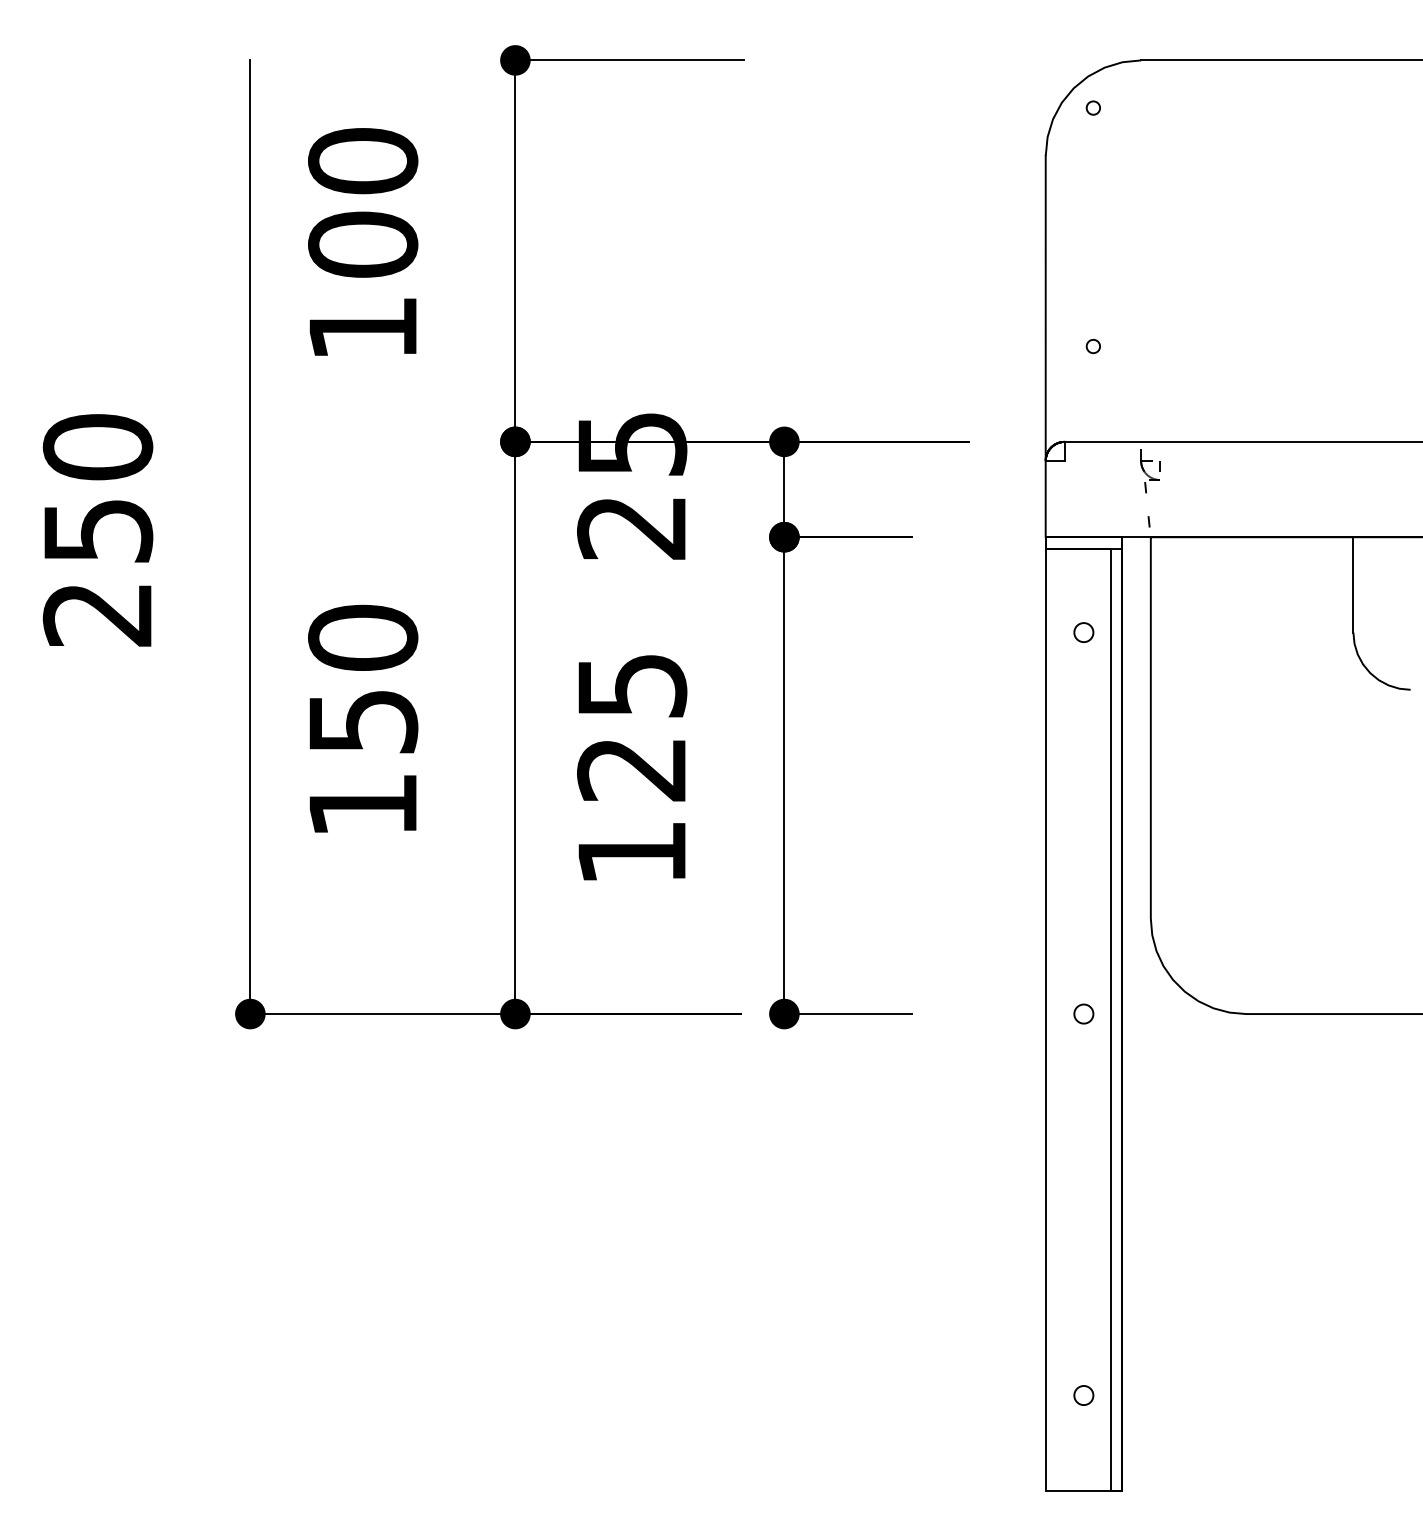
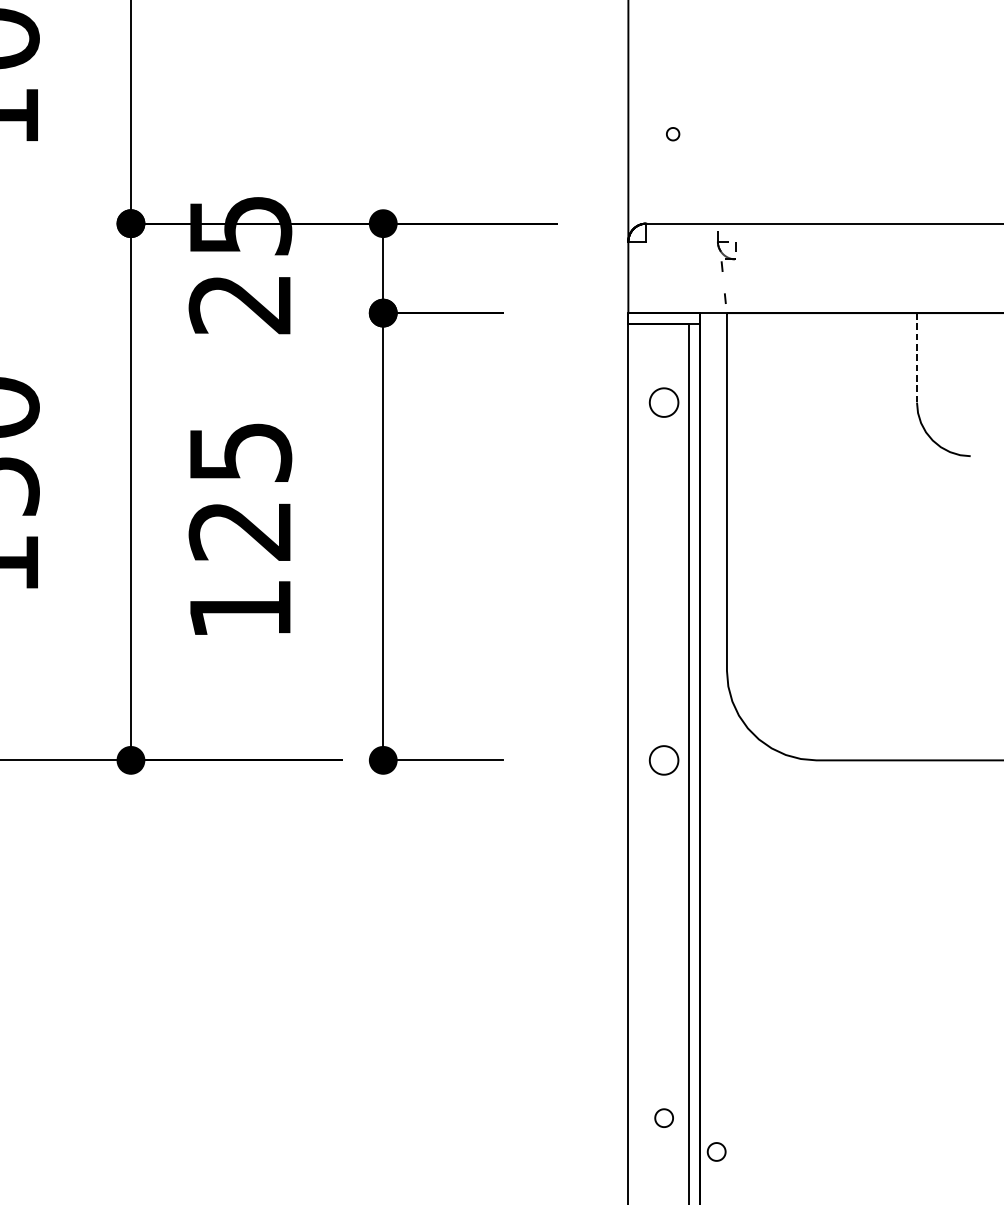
line: (1353, 584) -> (917, 357), solid -> dashed
part: (1083, 632) -> (663, 402), size x1.6
part: (1083, 1013) -> (663, 759), size x1.6
part: (1139, 1431) -> (716, 1151), added

